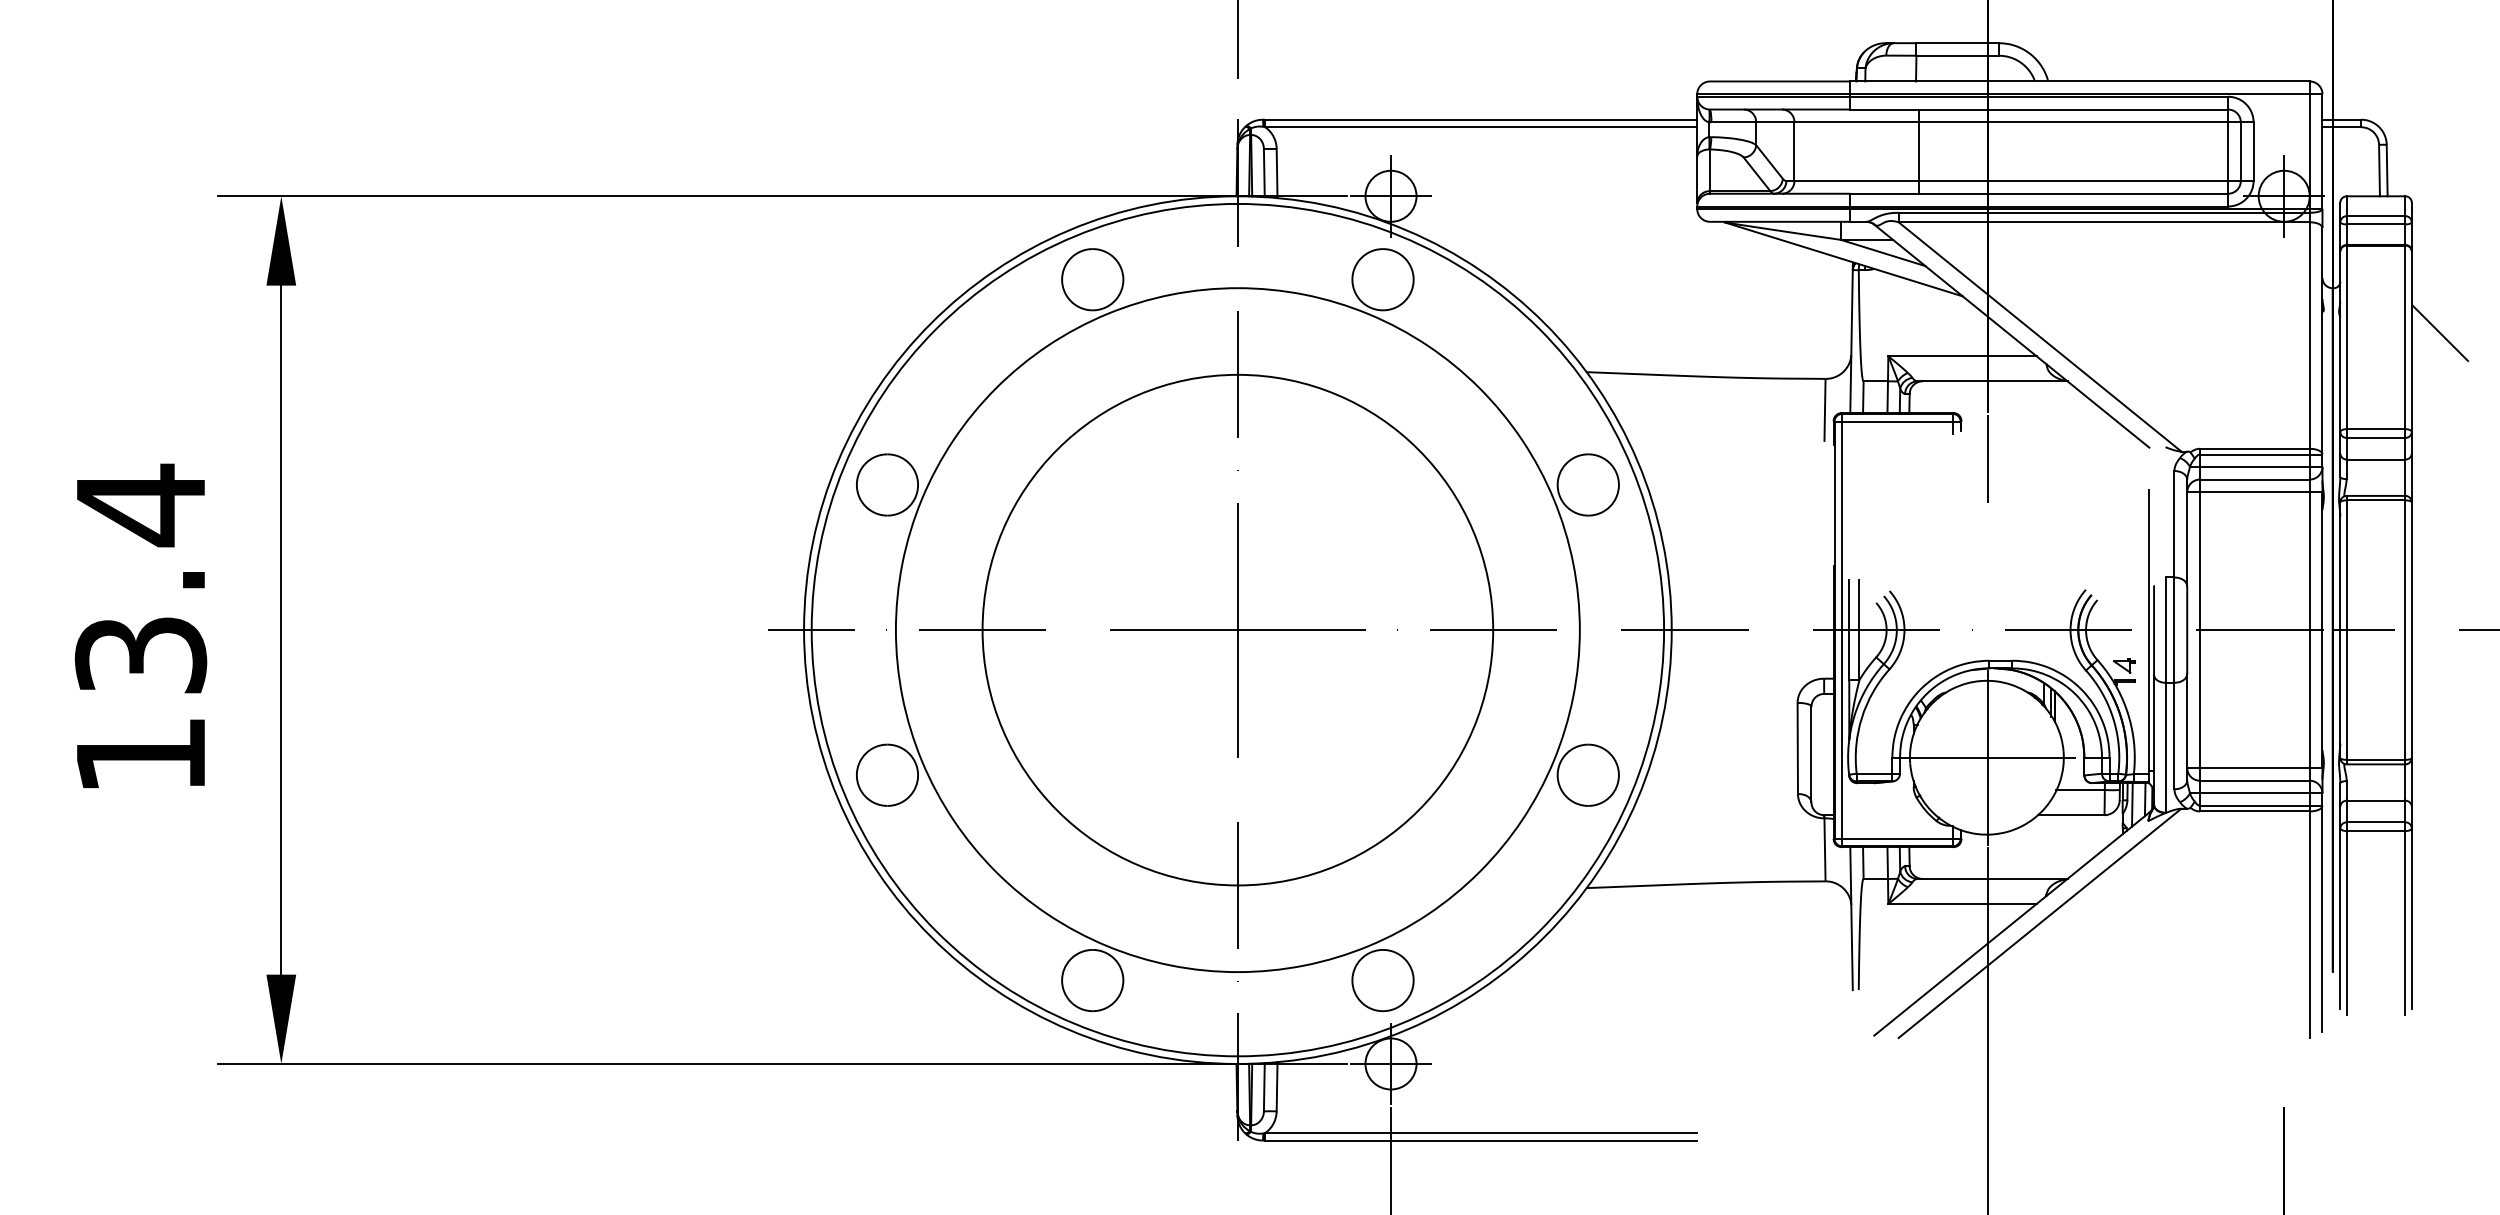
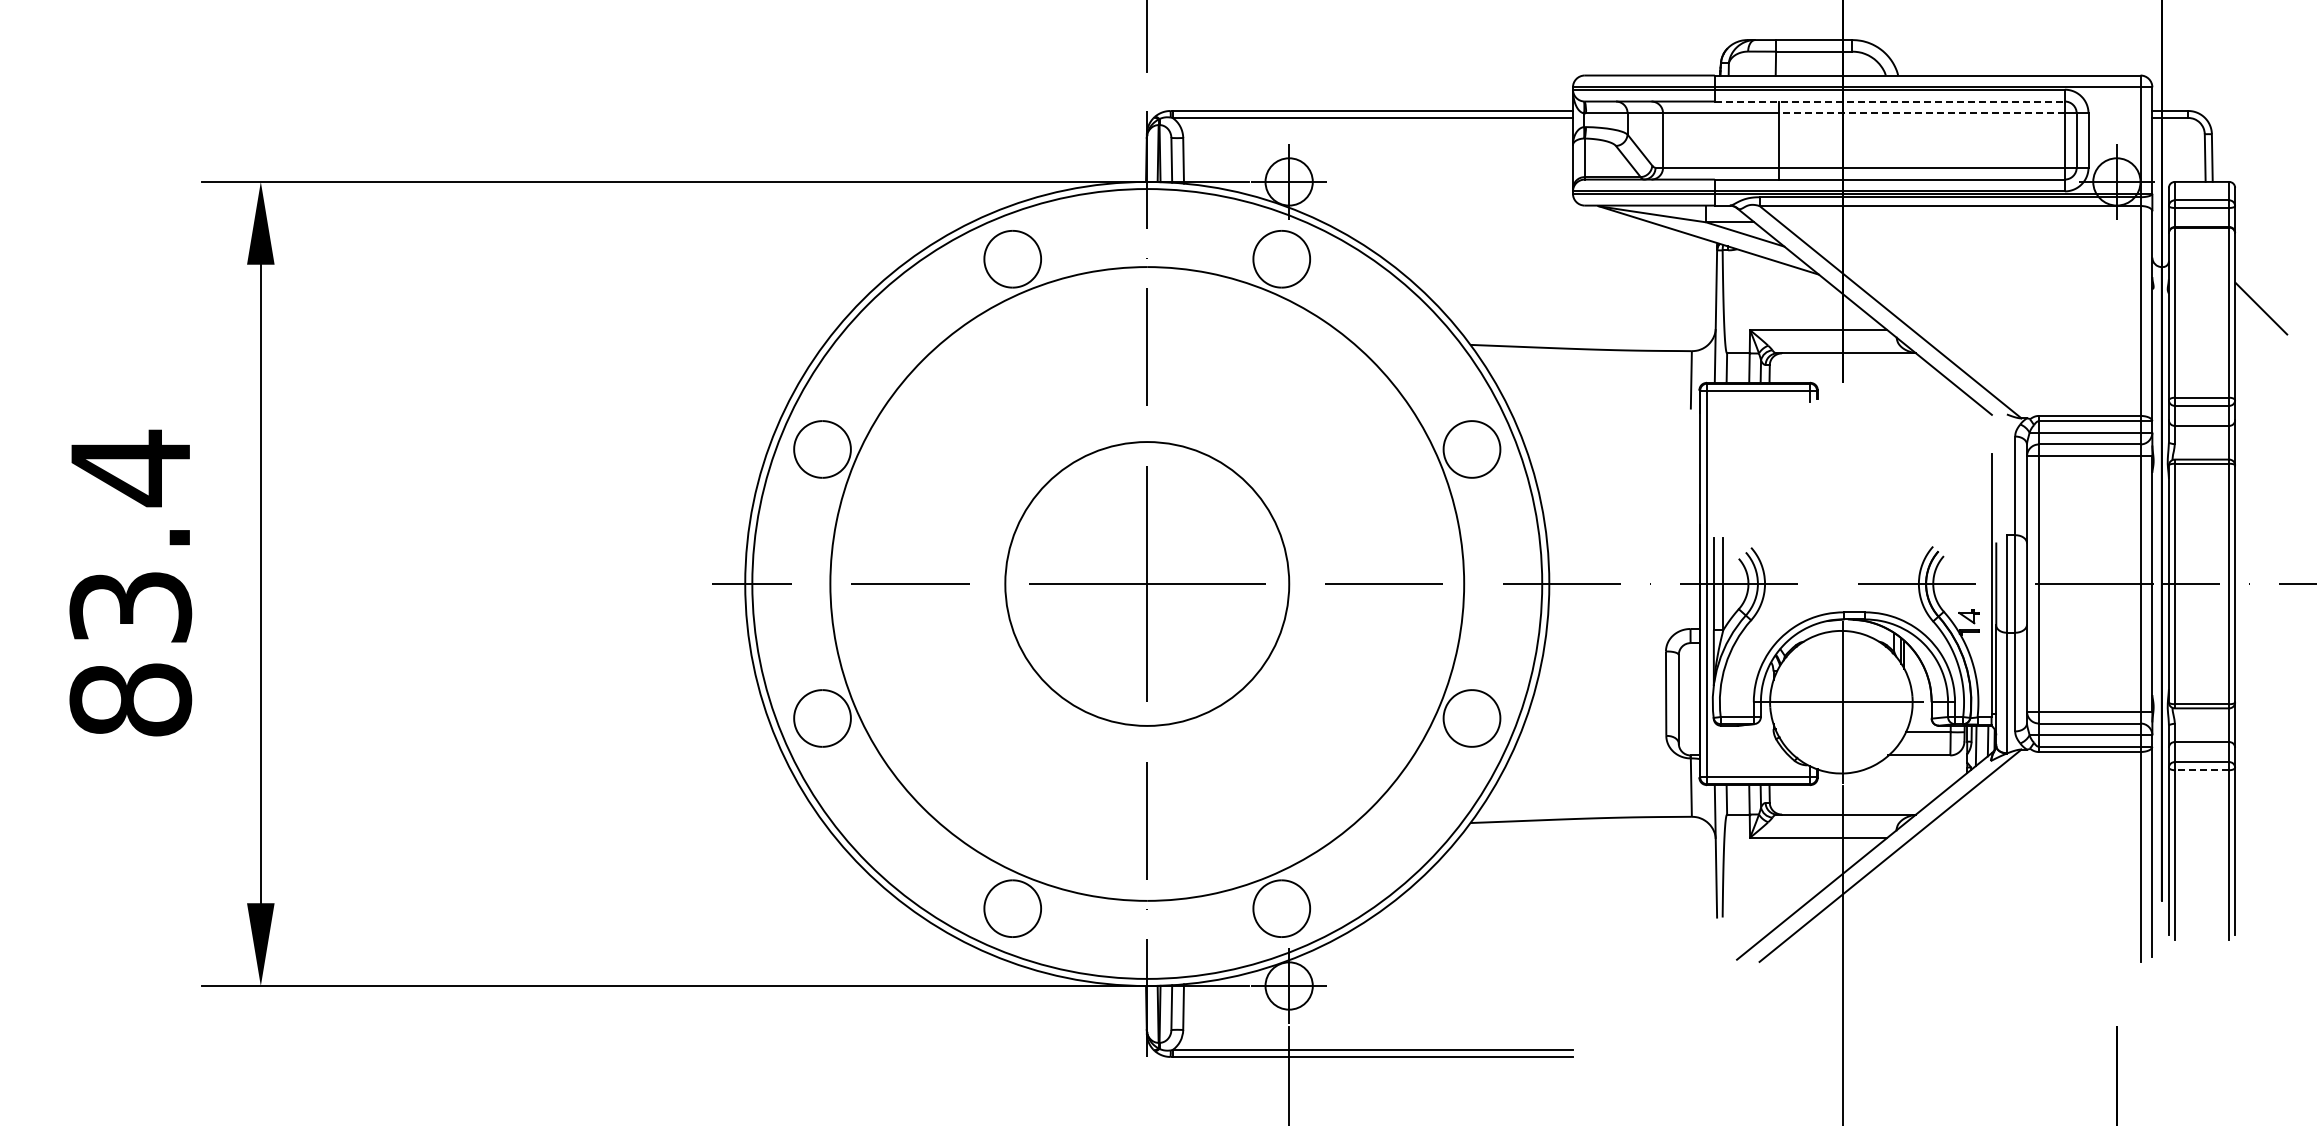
line: (2039, 109) -> (1890, 101), solid -> dashed
line: (2073, 122) -> (1921, 113), solid -> dashed
line: (1988, 458) -> (1842, 424), removed
circle: (1237, 629) -> (1146, 583), size x0.6
text: (140, 754) -> (130, 699), 13.4 -> 83.4
line: (2375, 831) -> (2201, 770), solid -> dashed

